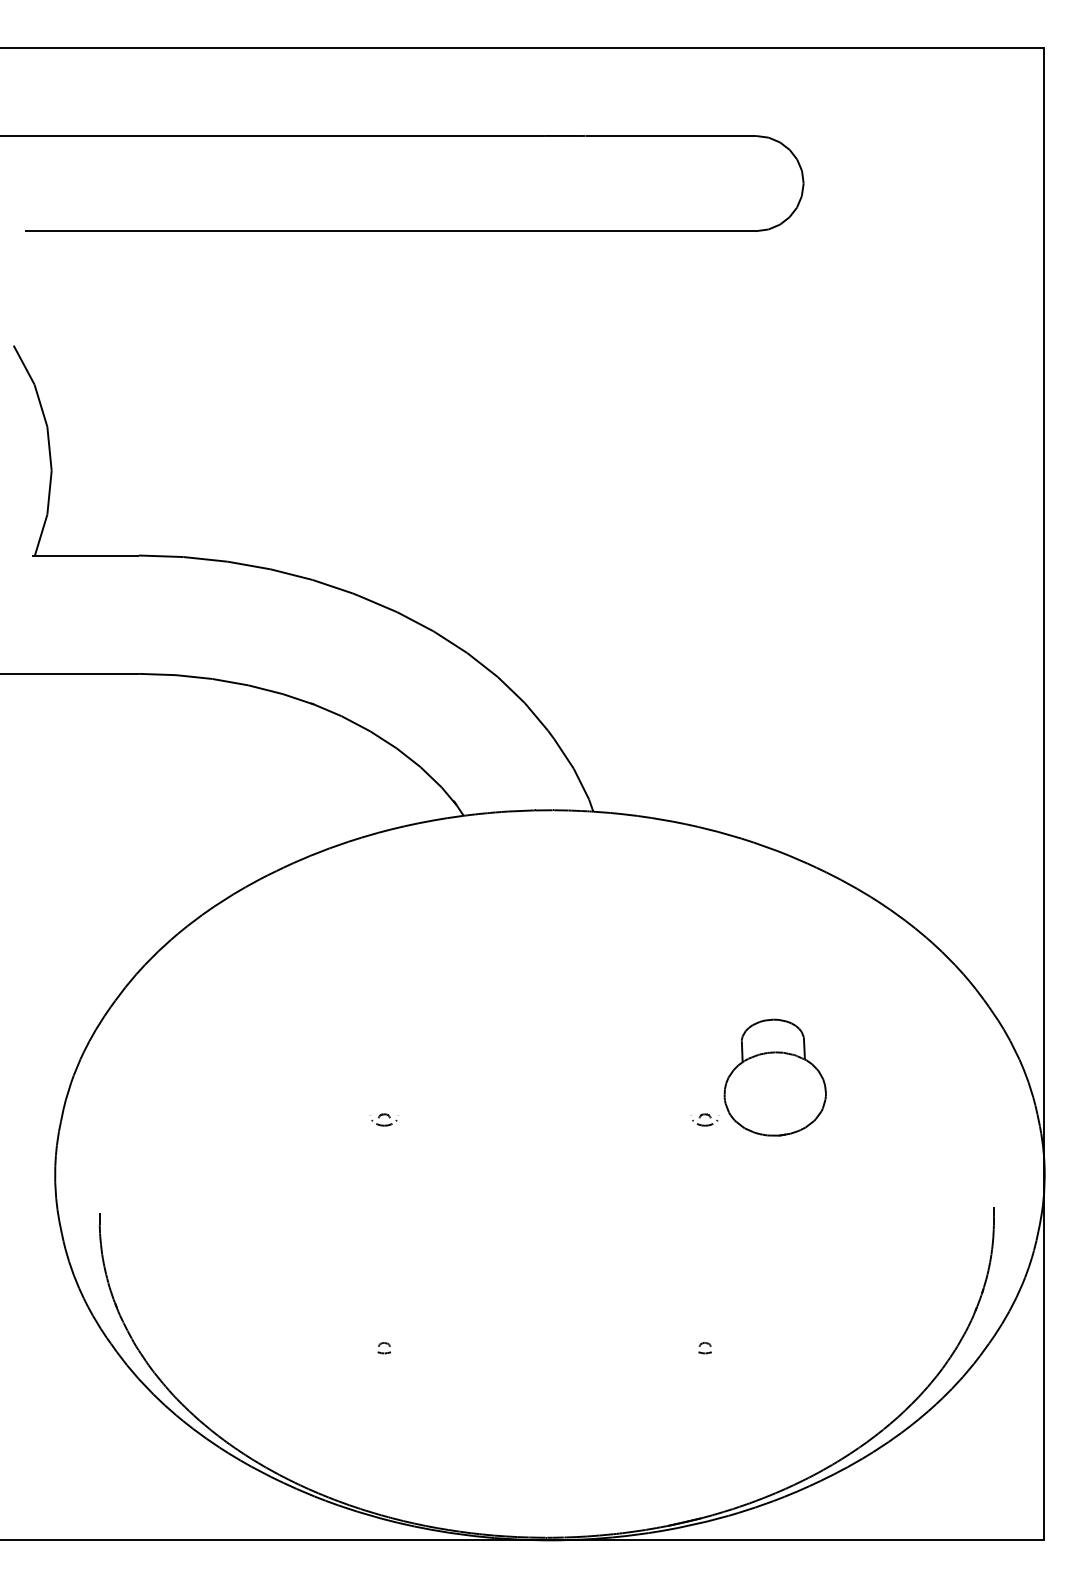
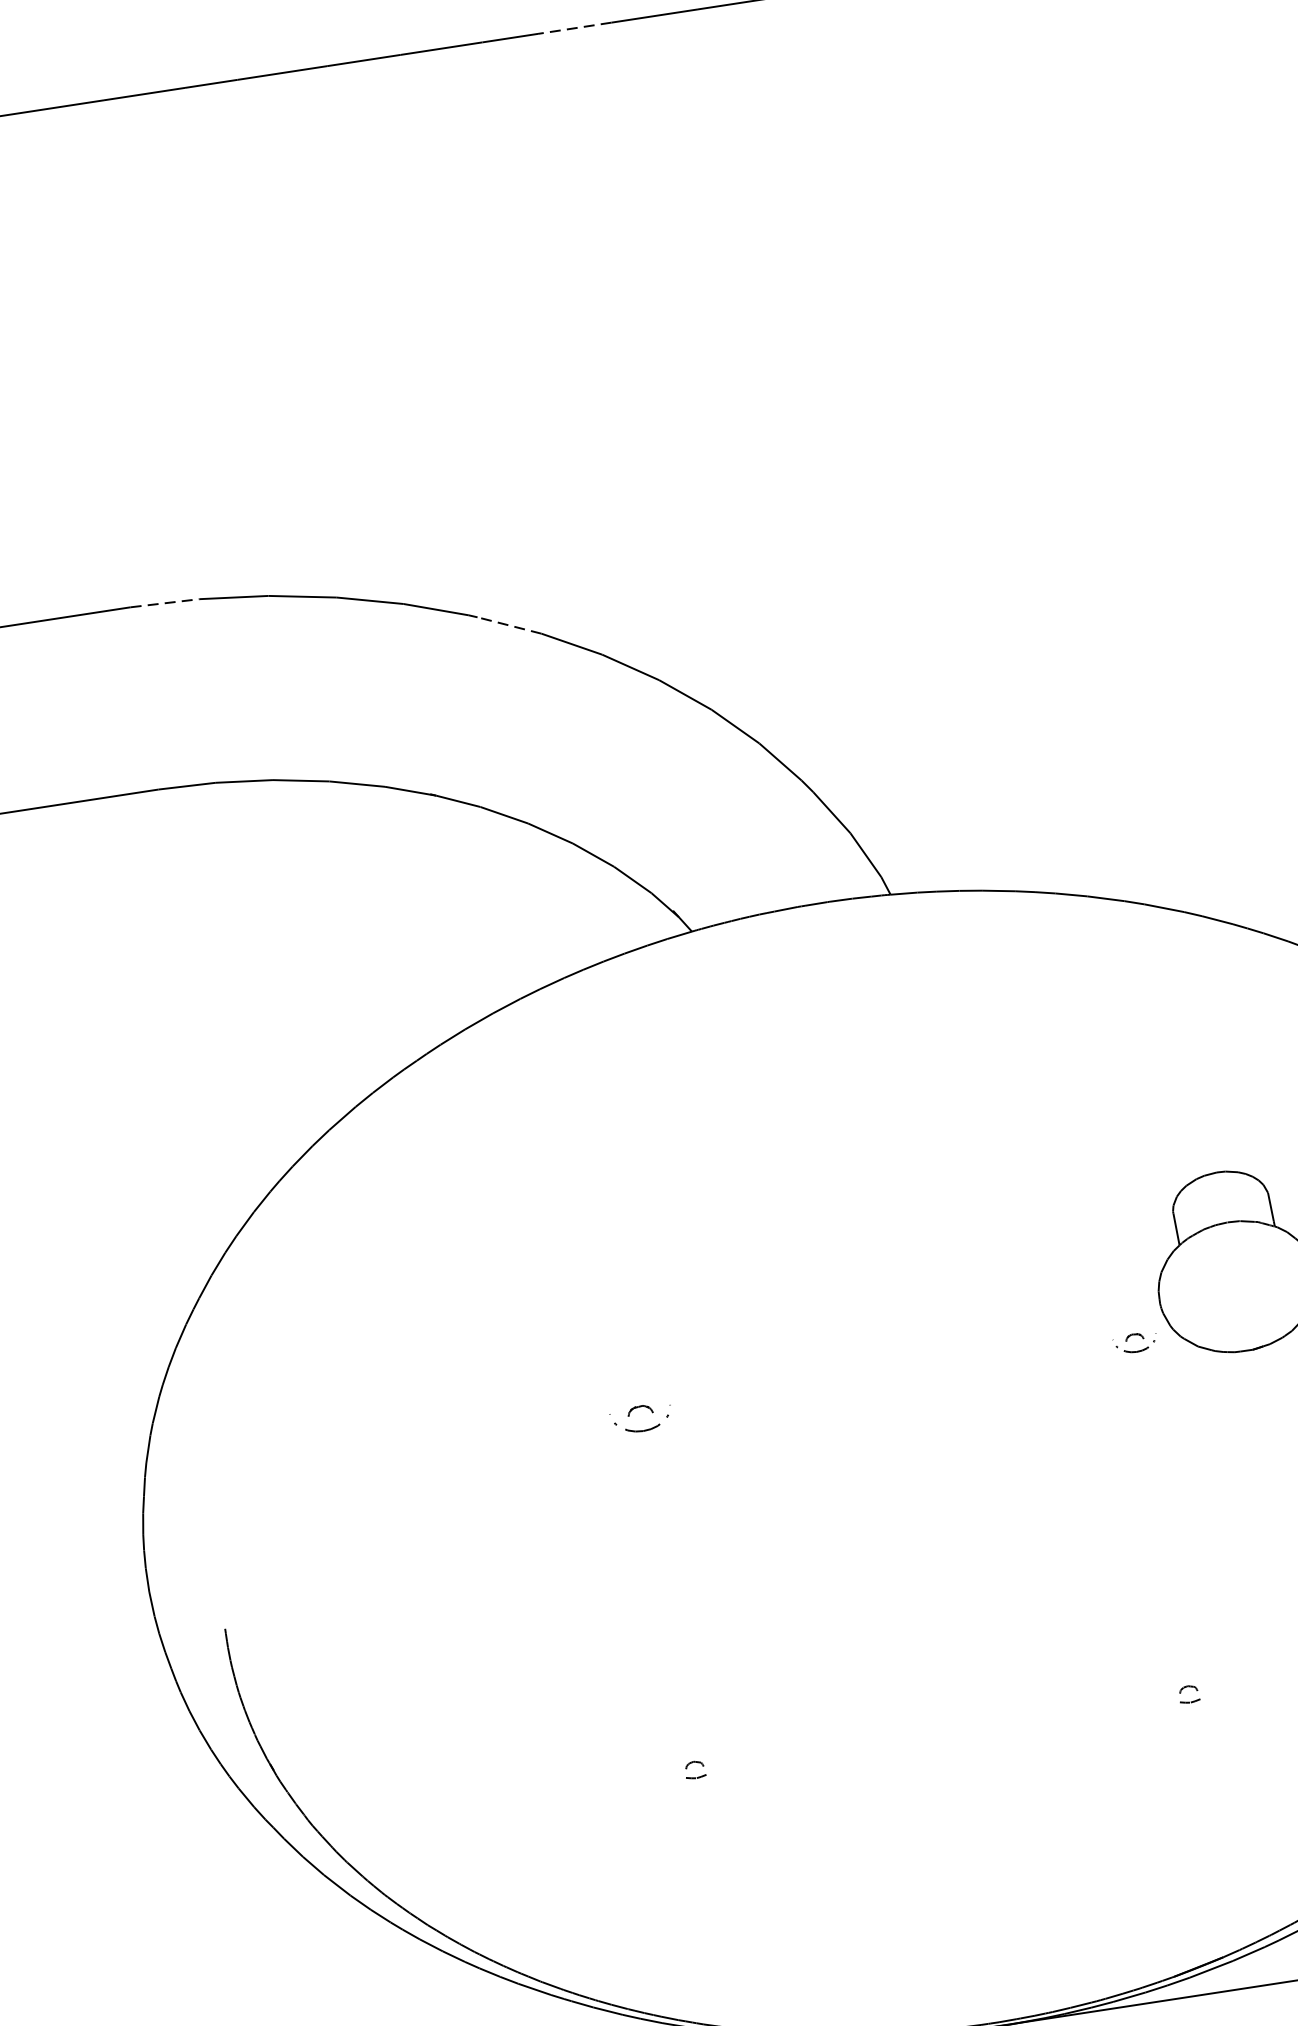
line: (477, 231) -> (575, 28), solid -> dashed
line: (161, 556) -> (165, 603), solid -> dashed
line: (377, 603) -> (509, 624), solid -> dashed
part: (384, 1119) -> (641, 1417), size x1.4

